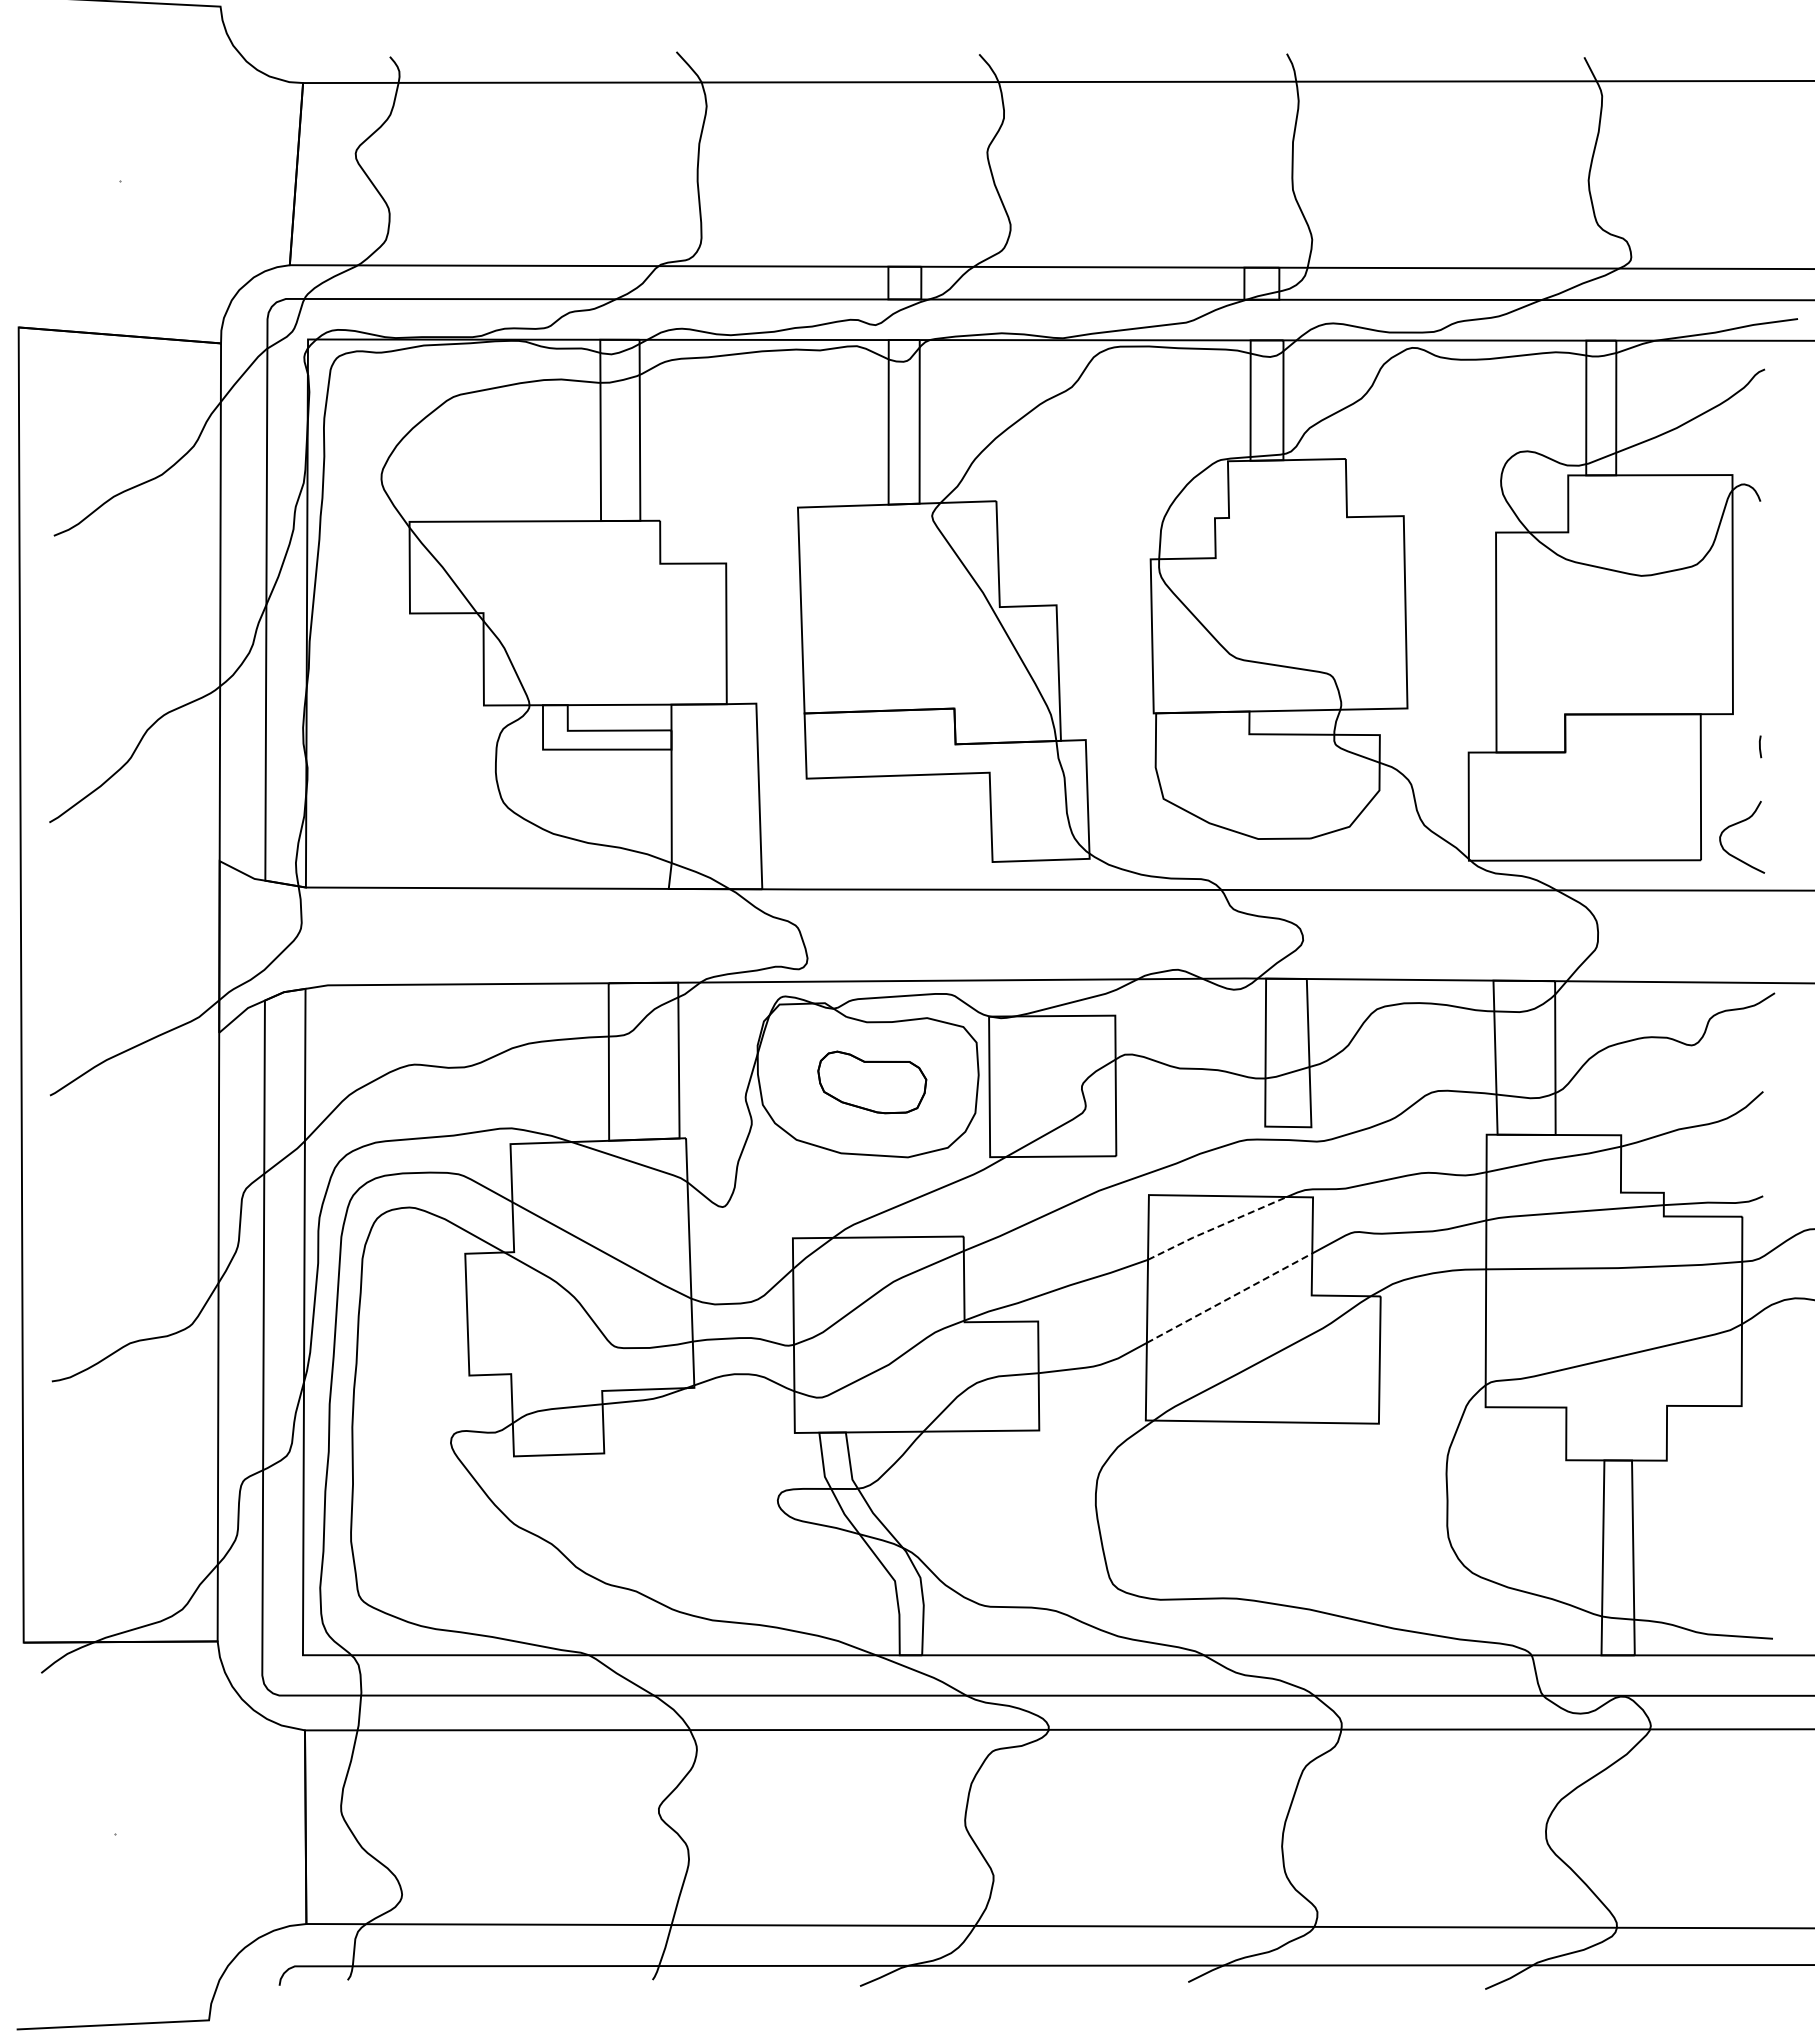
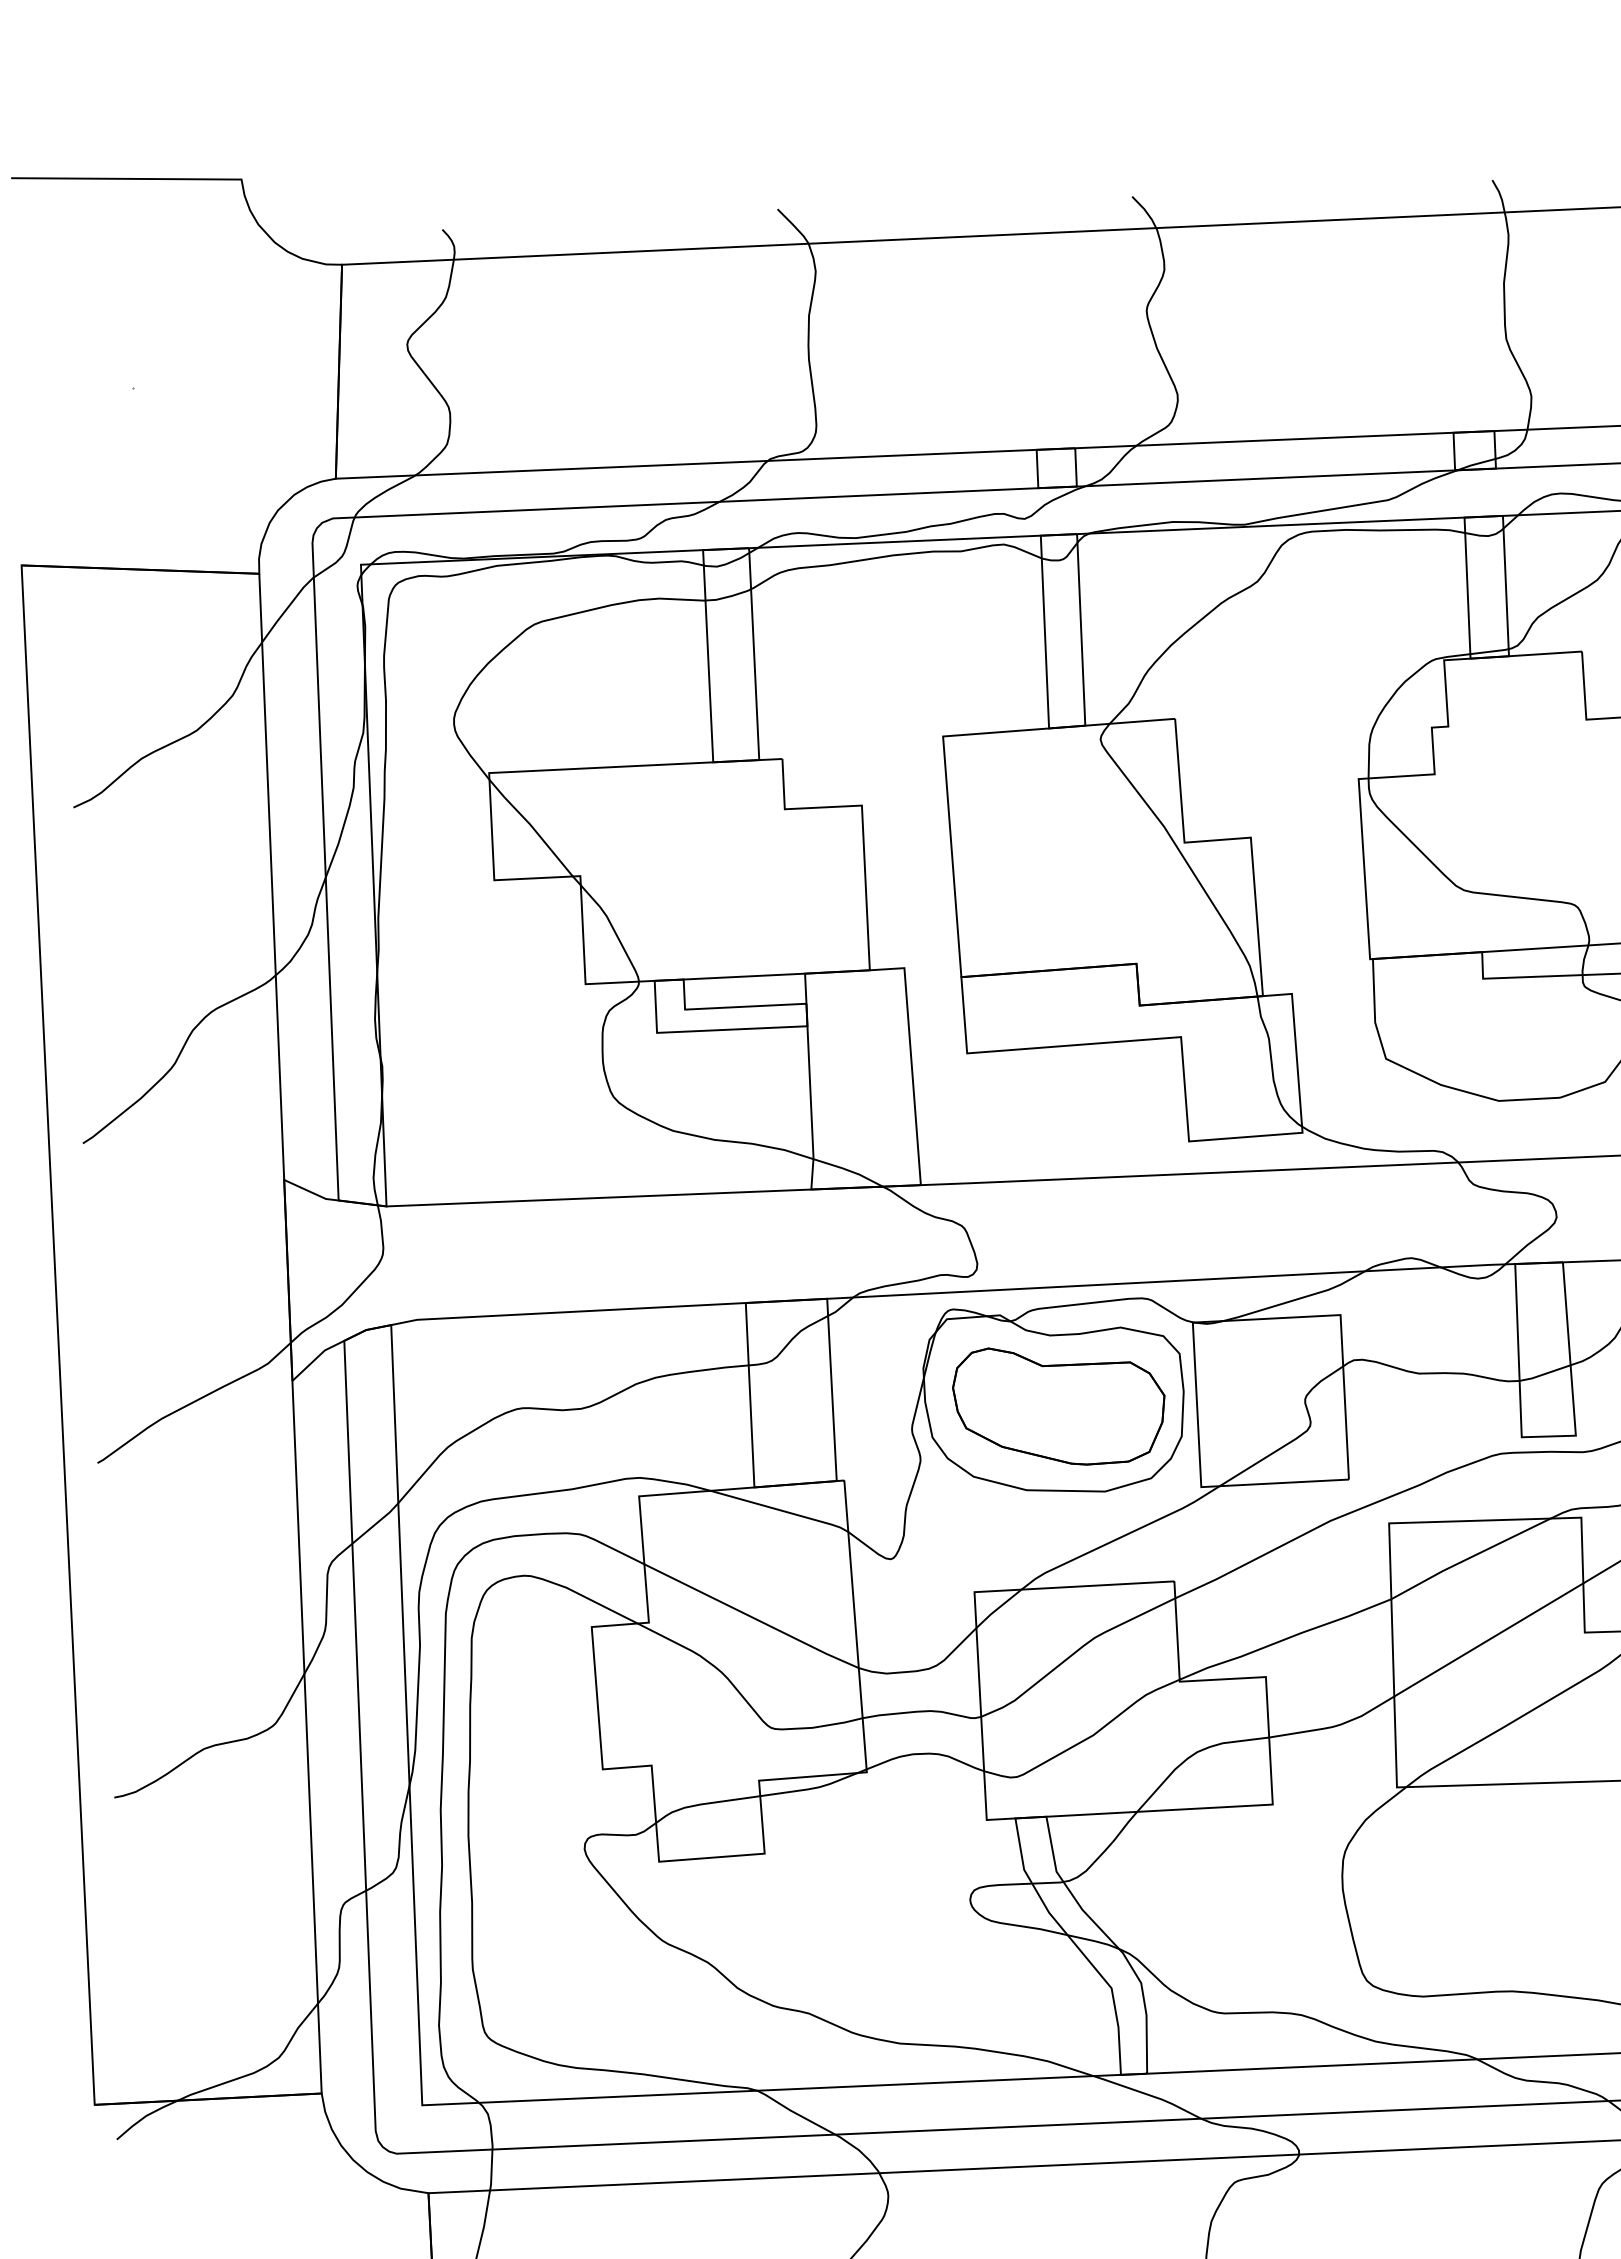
part: (872, 1082) -> (1059, 1405), size x1.67
line: (1216, 1227) -> (1469, 1557), dashed -> solid
line: (1230, 1297) -> (1489, 1639), dashed -> solid

